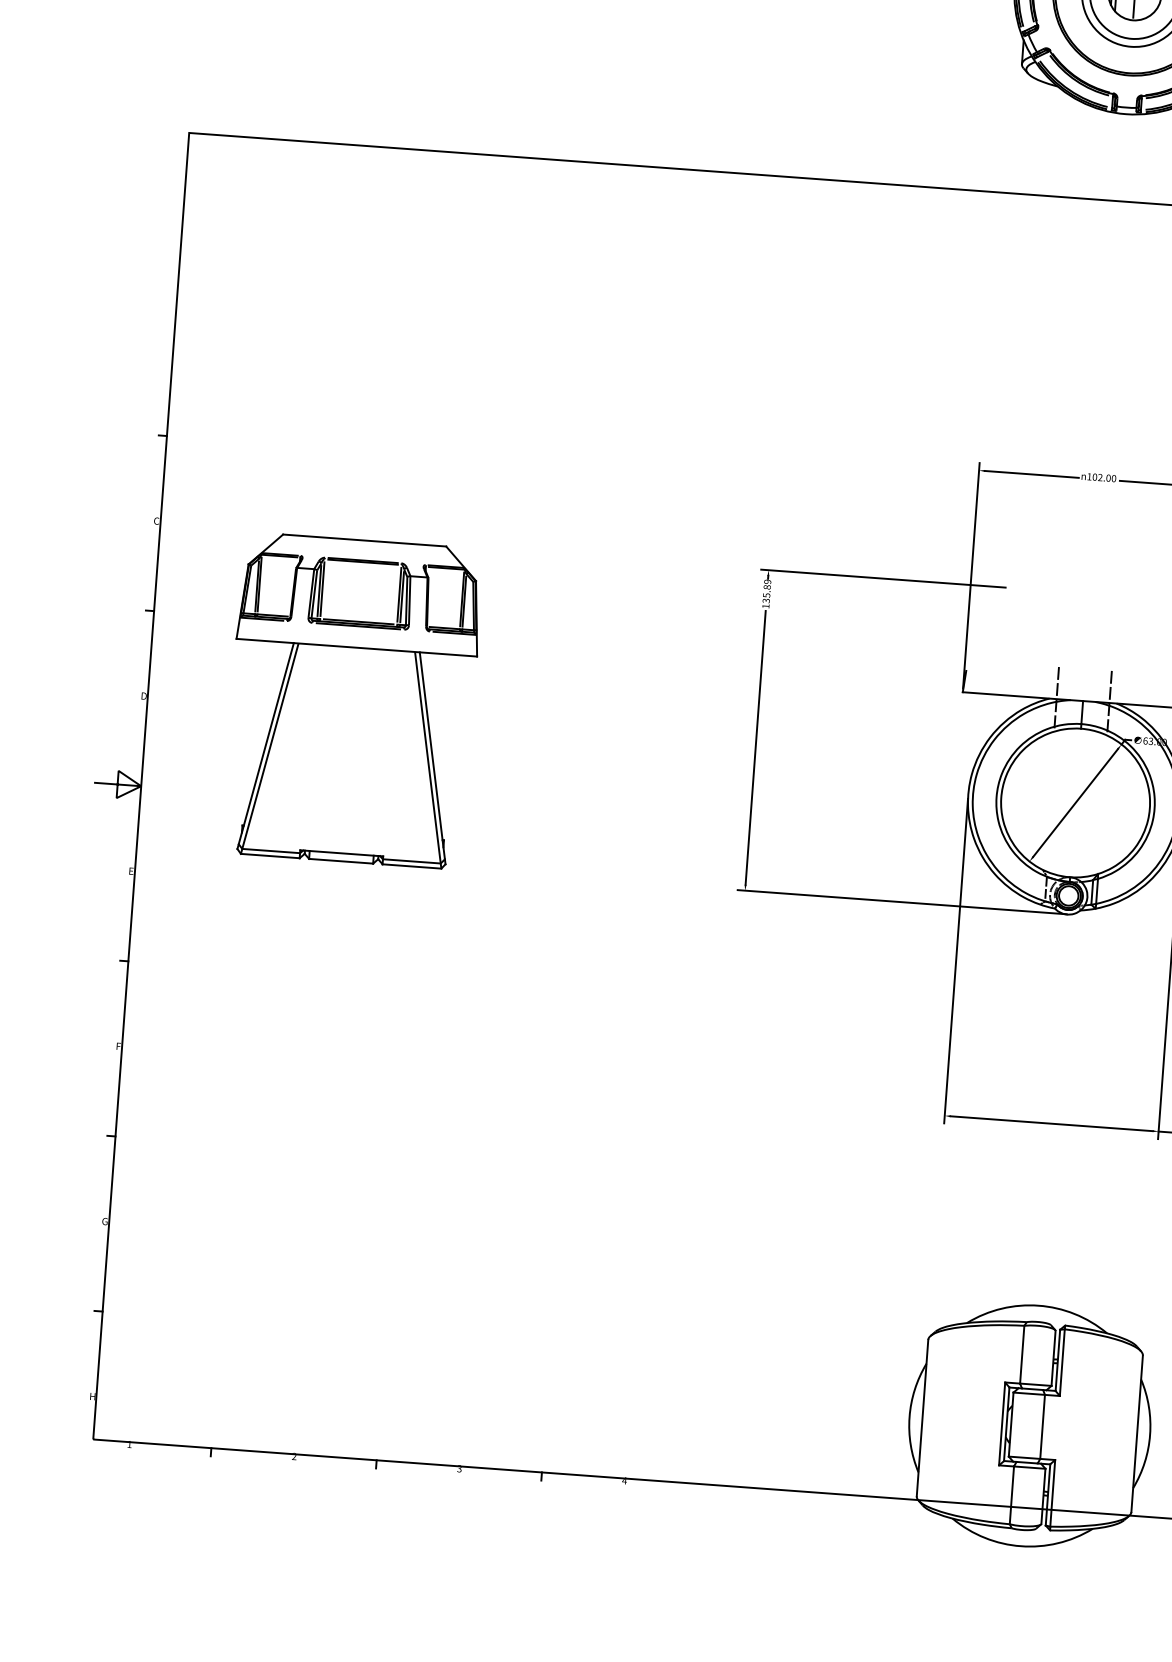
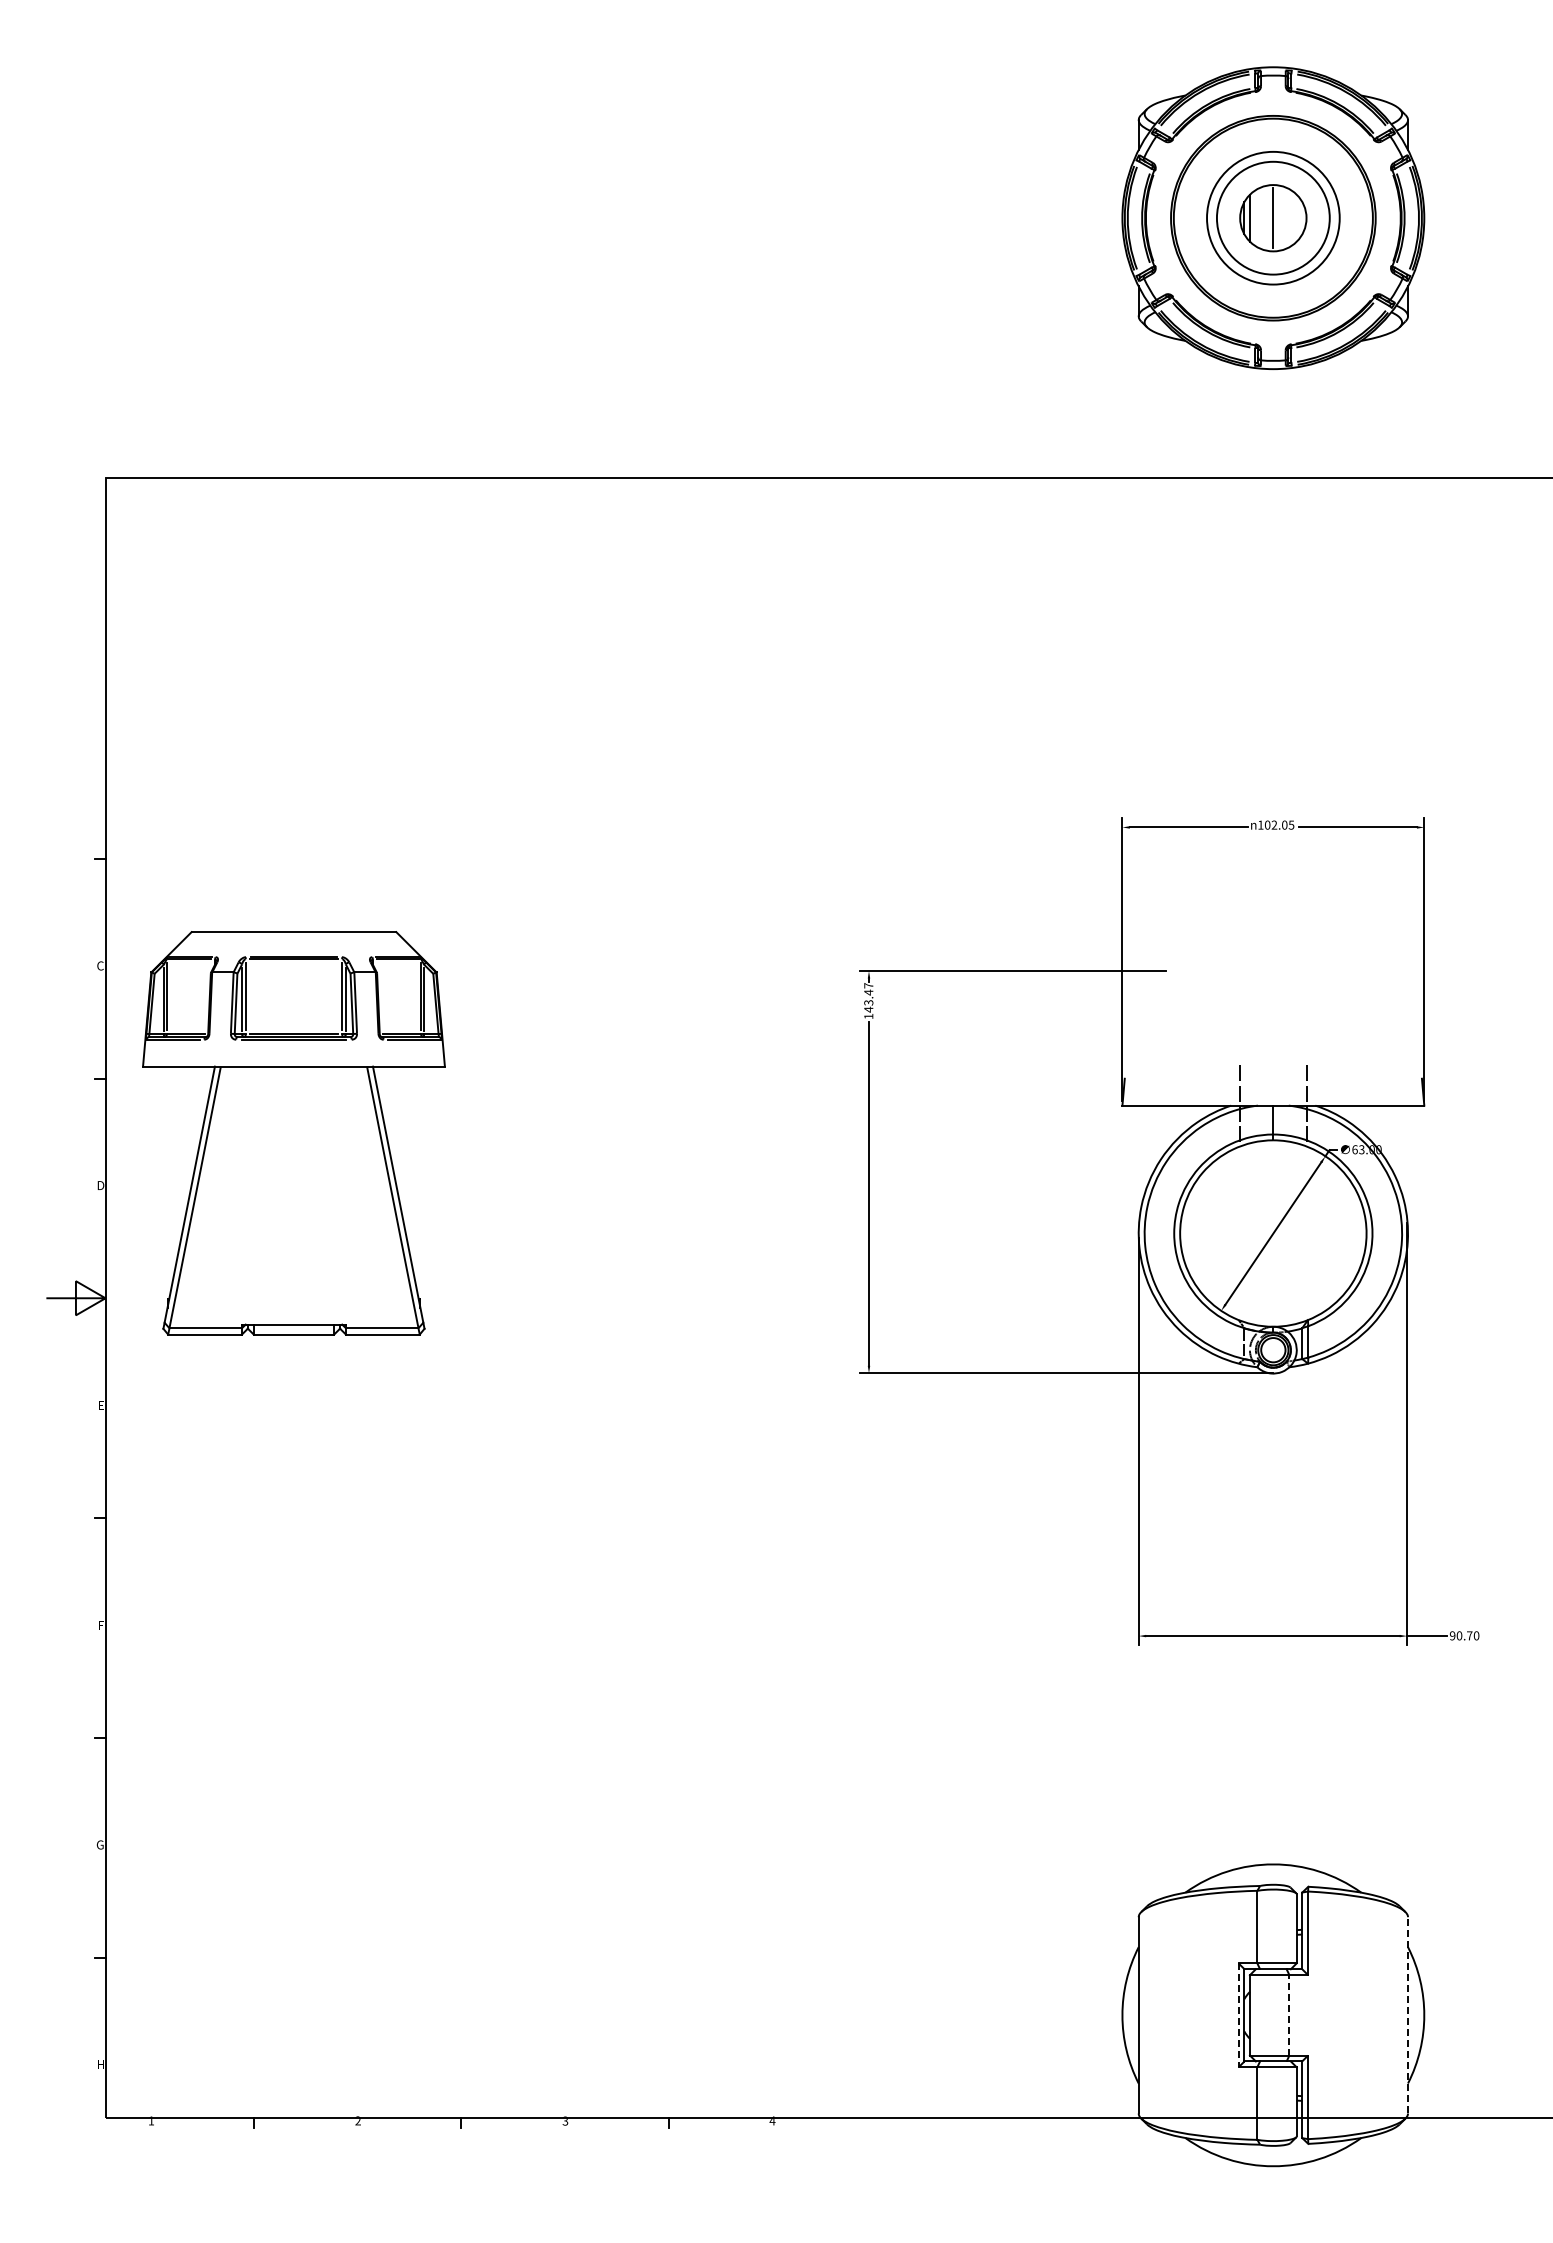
text: (1113, 478) -> (1291, 824), 102.00 -> 102.05
text: (766, 591) -> (868, 997), 135.89 -> 143.47
part: (352, 700) -> (293, 1133), moved
line: (1002, 1424) -> (1238, 2015), solid -> dashed
line: (1042, 1426) -> (1289, 2014), solid -> dashed
line: (1137, 1433) -> (1408, 2014), solid -> dashed

